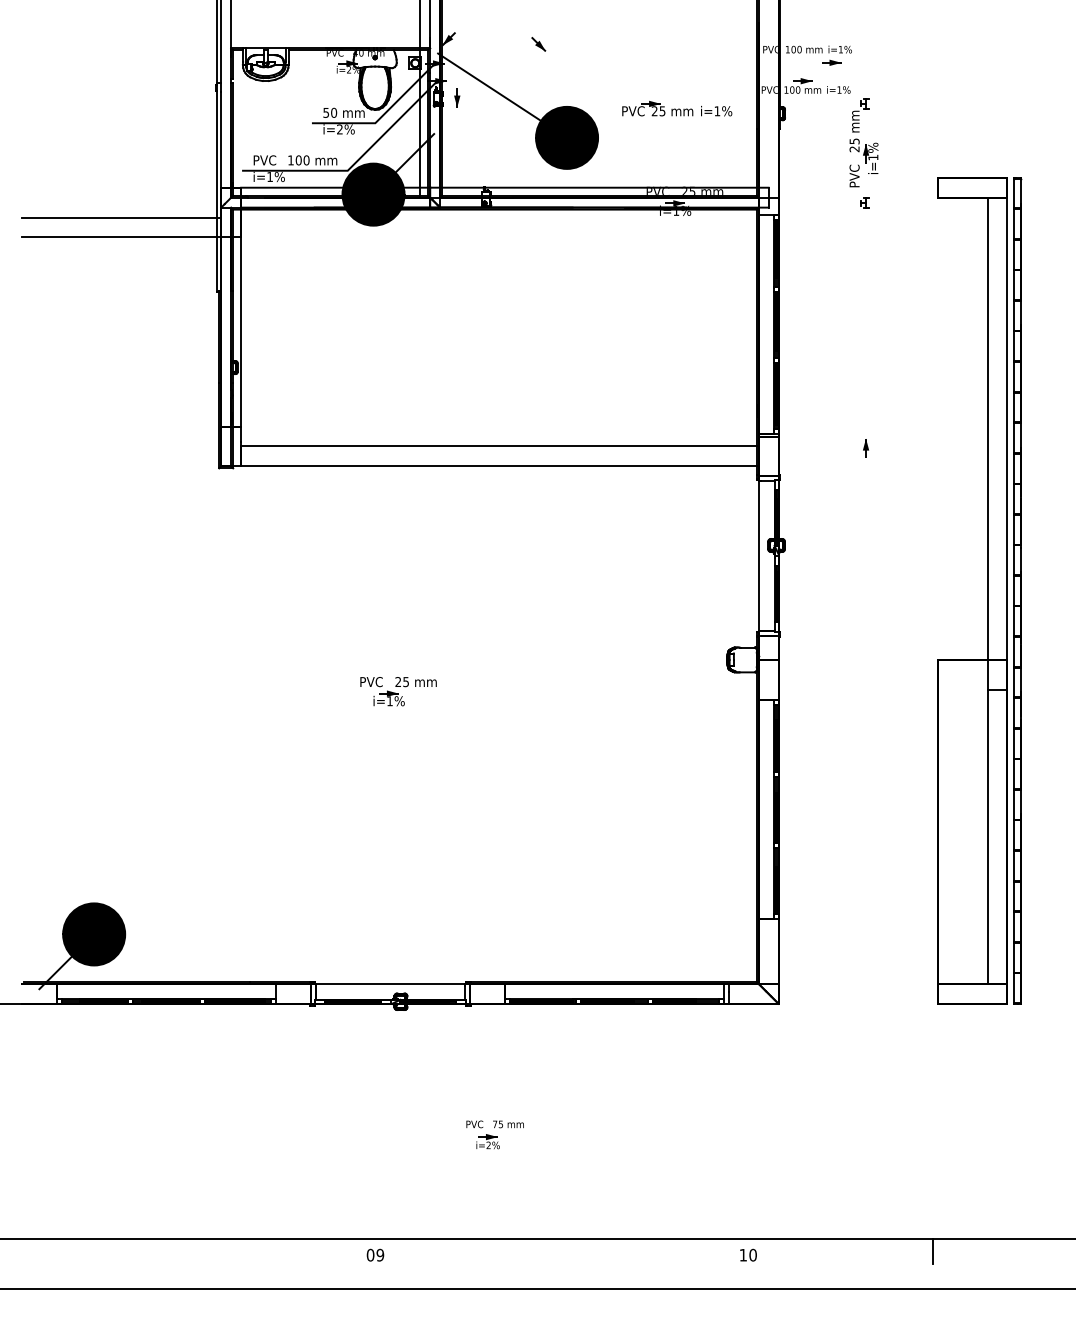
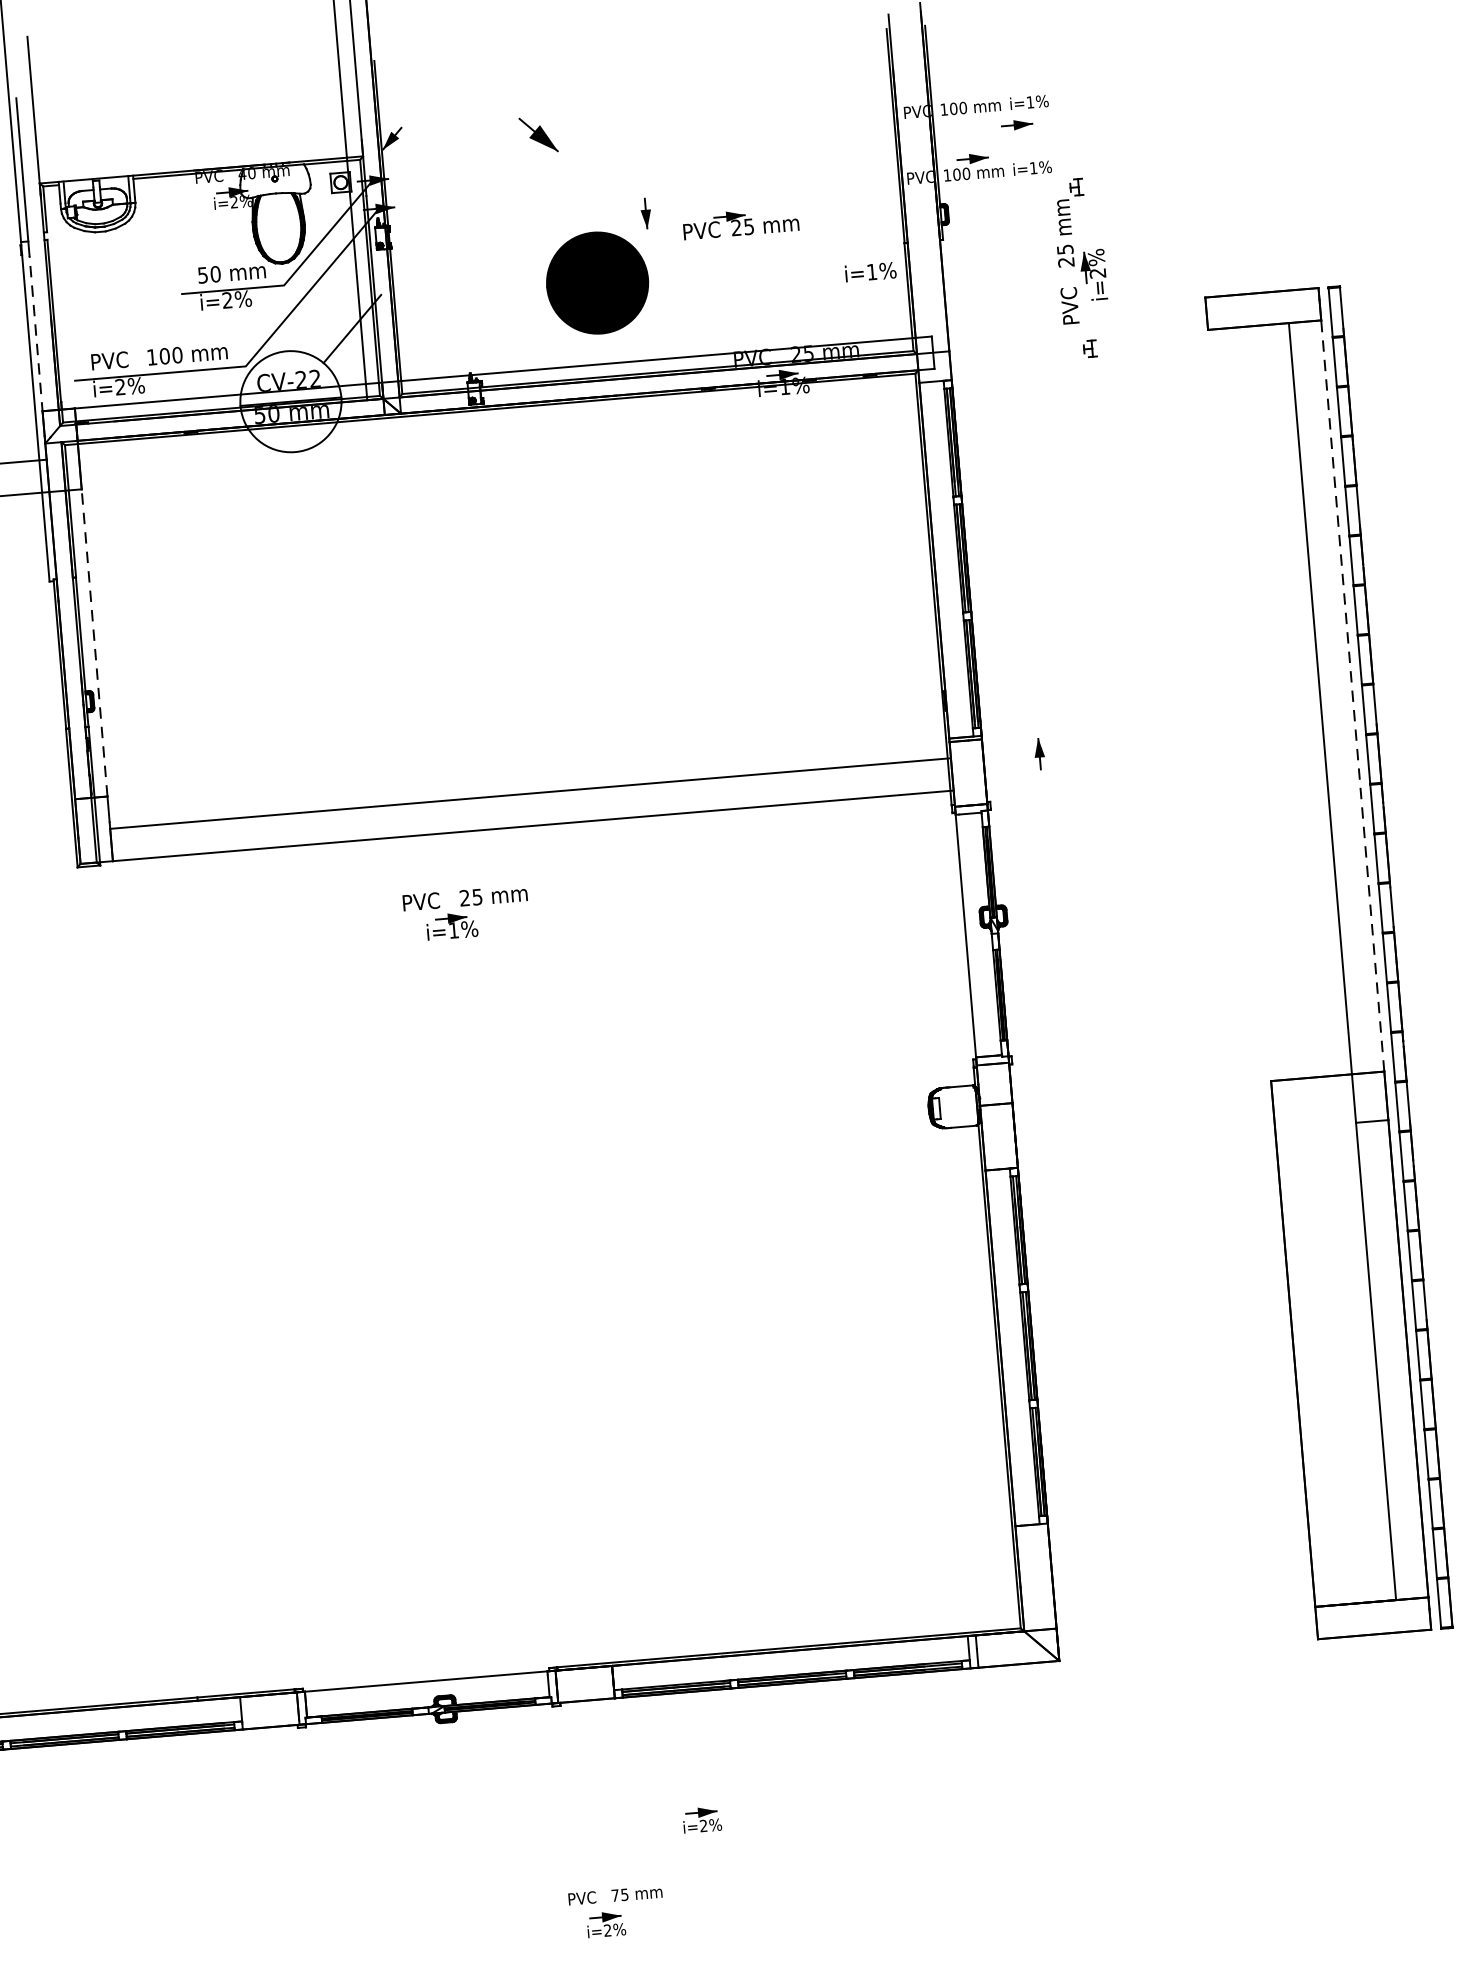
part: (538, 44) -> (538, 135), size x1.6
line: (489, 86) -> (464, 210), removed
part: (457, 97) -> (646, 212), moved
text: (716, 111) -> (870, 272), moved
line: (221, 140) -> (36, 334), solid -> dashed
text: (873, 157) -> (1098, 273), i=1% -> i=2%
text: (269, 176) -> (119, 386), i=1% -> i=2%
fill: (373, 194) -> (290, 401), removed
line: (241, 332) -> (95, 643), solid -> dashed
line: (1007, 428) -> (1352, 695), solid -> dashed
part: (865, 448) -> (1038, 754), moved
part: (398, 691) -> (466, 913), moved
part: (551, 1082) -> (701, 1819), added

